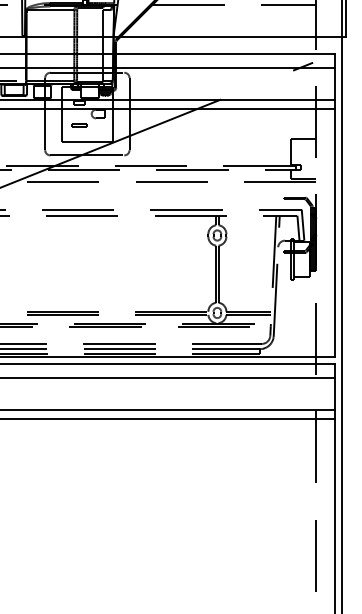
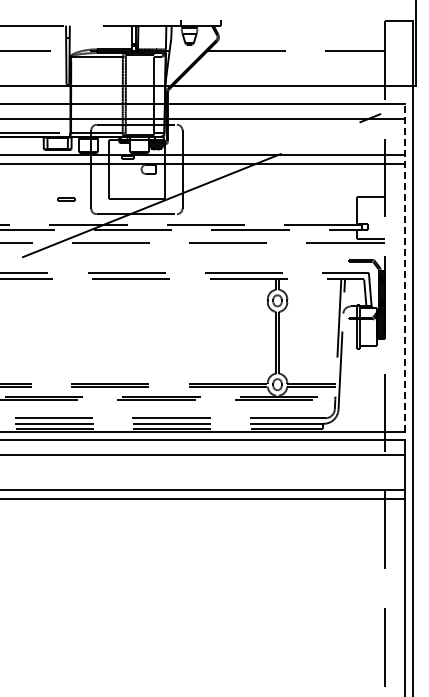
part: (79, 125) -> (66, 199), moved
line: (335, 205) -> (405, 268), solid -> dashed

